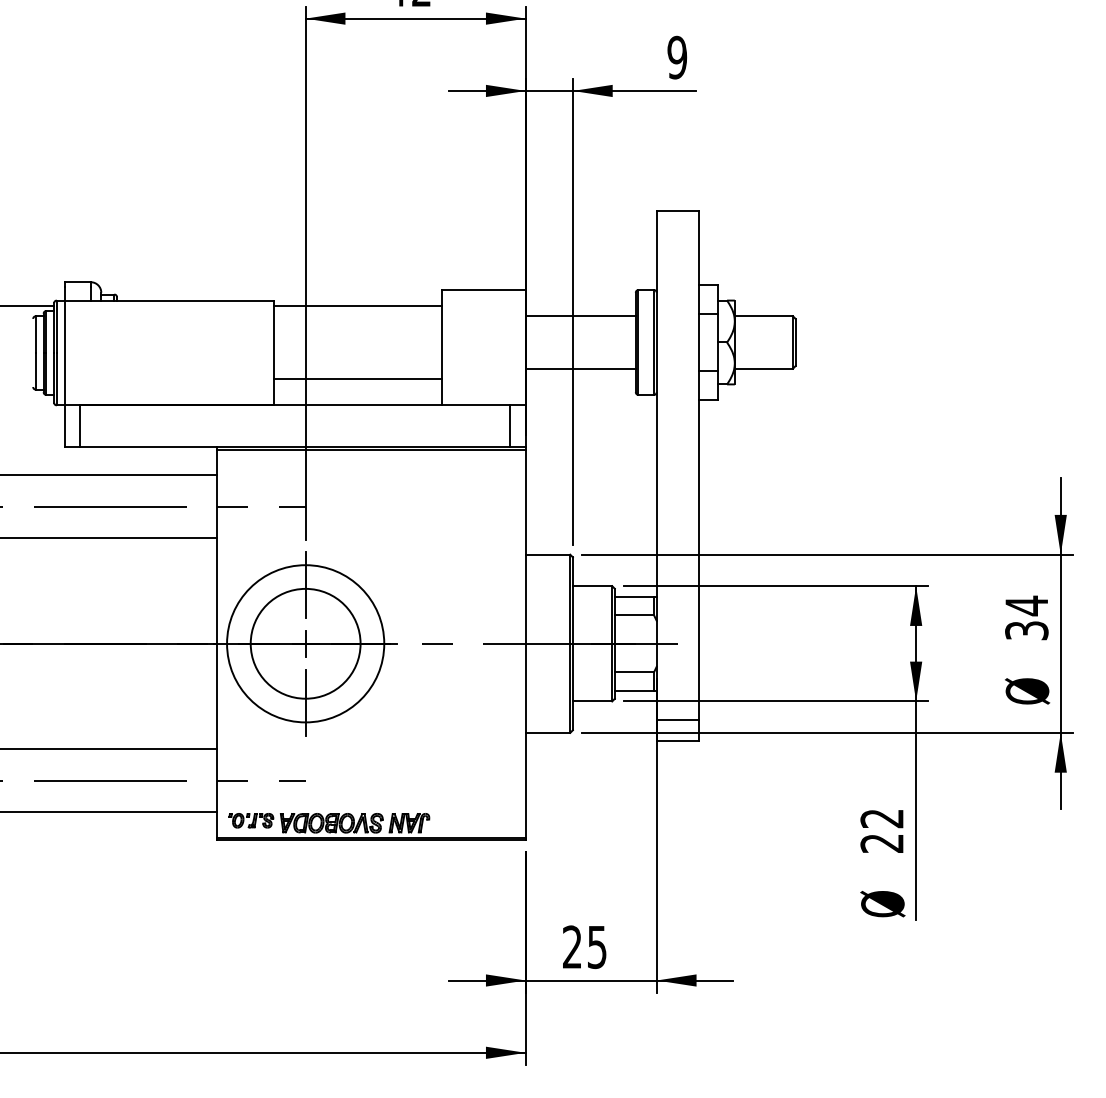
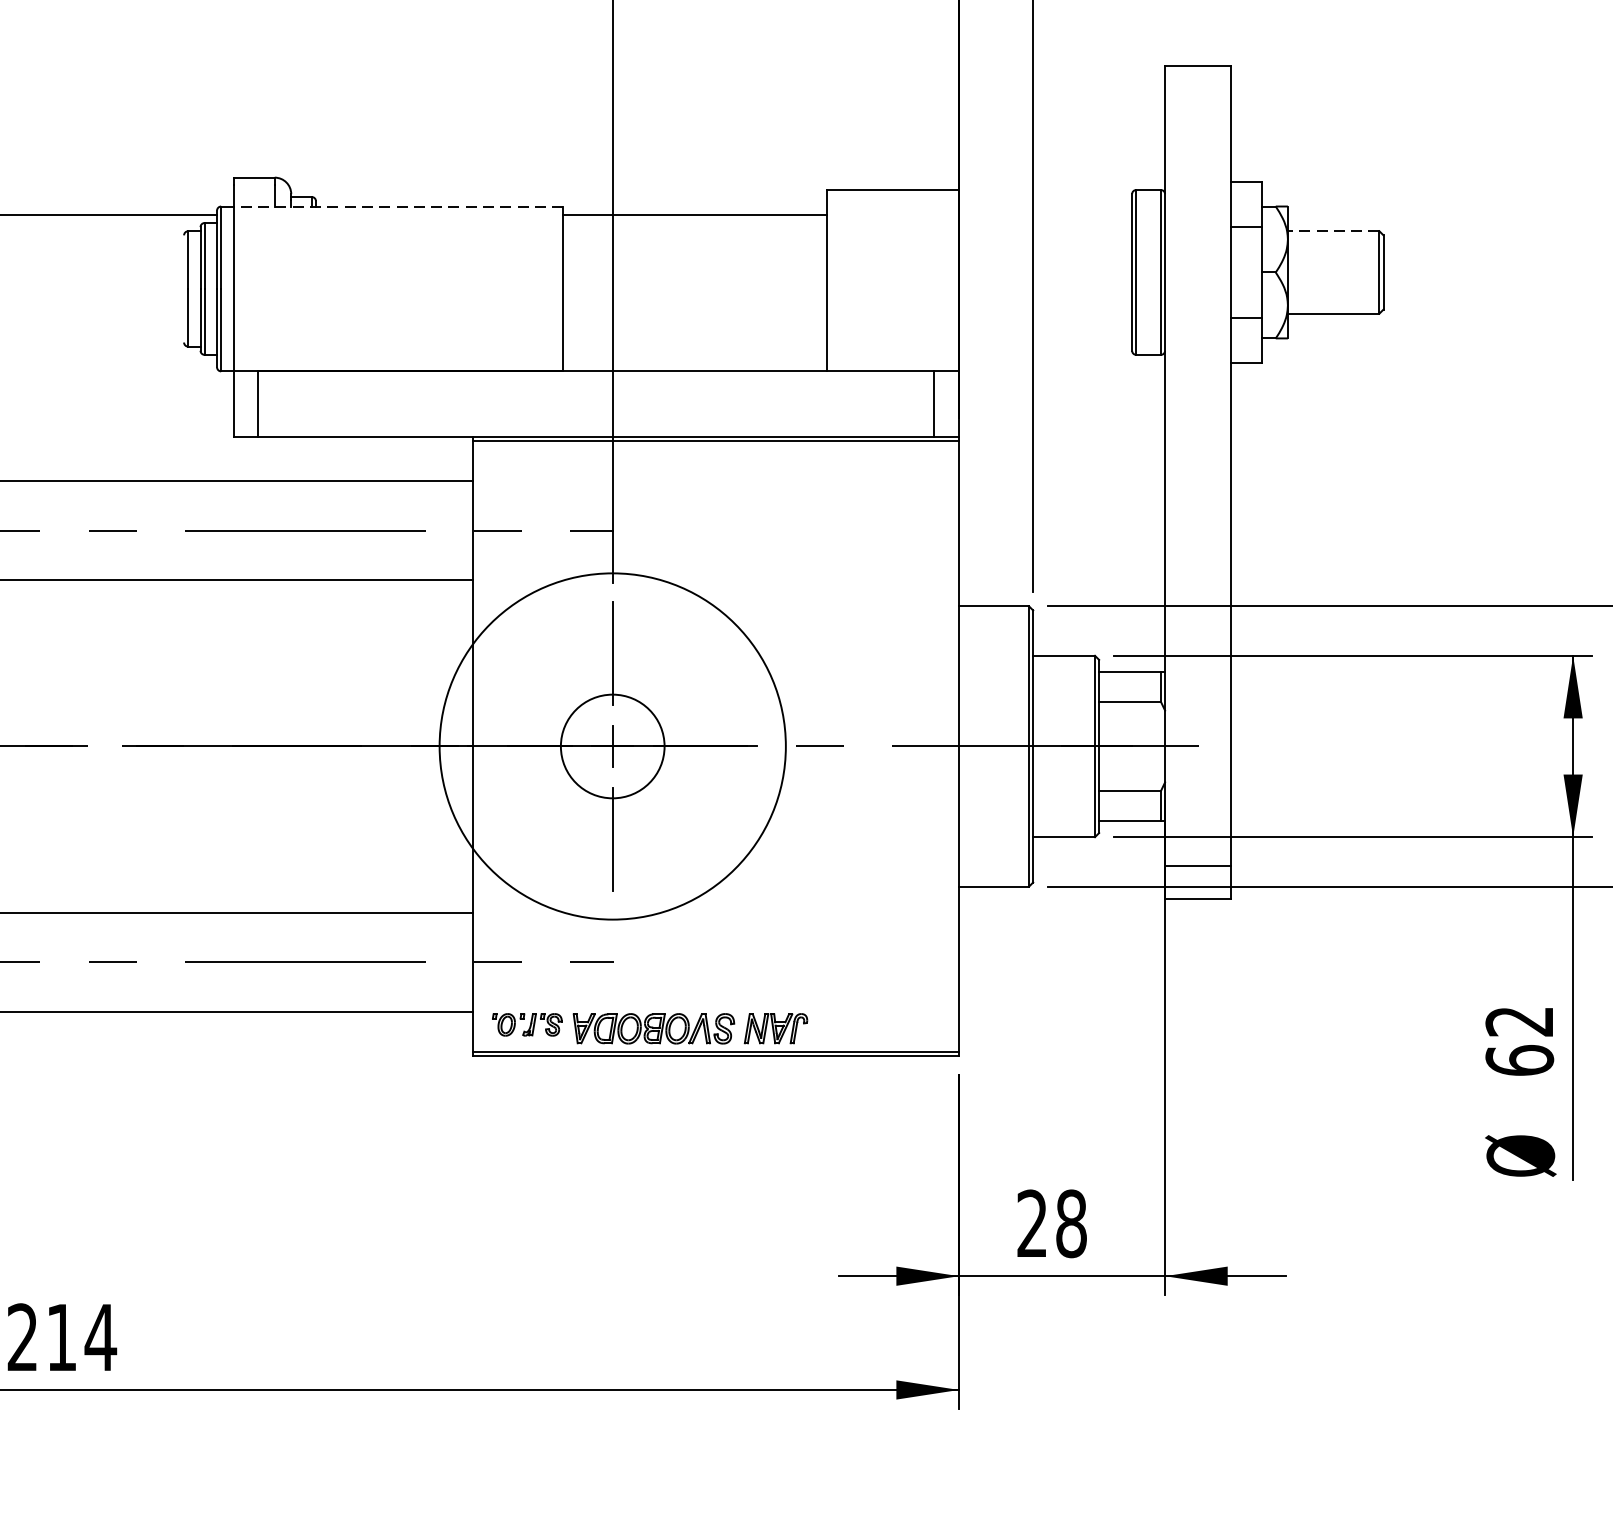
line: (169, 300) -> (398, 206), solid -> dashed
line: (580, 316) -> (1045, 231), removed
line: (763, 316) -> (1333, 231), solid -> dashed
line: (580, 368) -> (1045, 313), removed
line: (357, 379) -> (694, 330), removed
circle: (305, 643) -> (612, 746), size x0.6
circle: (305, 643) -> (612, 746), size x1.4
text: (882, 843) -> (1520, 1060), 22 -> 62
text: (597, 947) -> (1071, 1224), 25 -> 28

